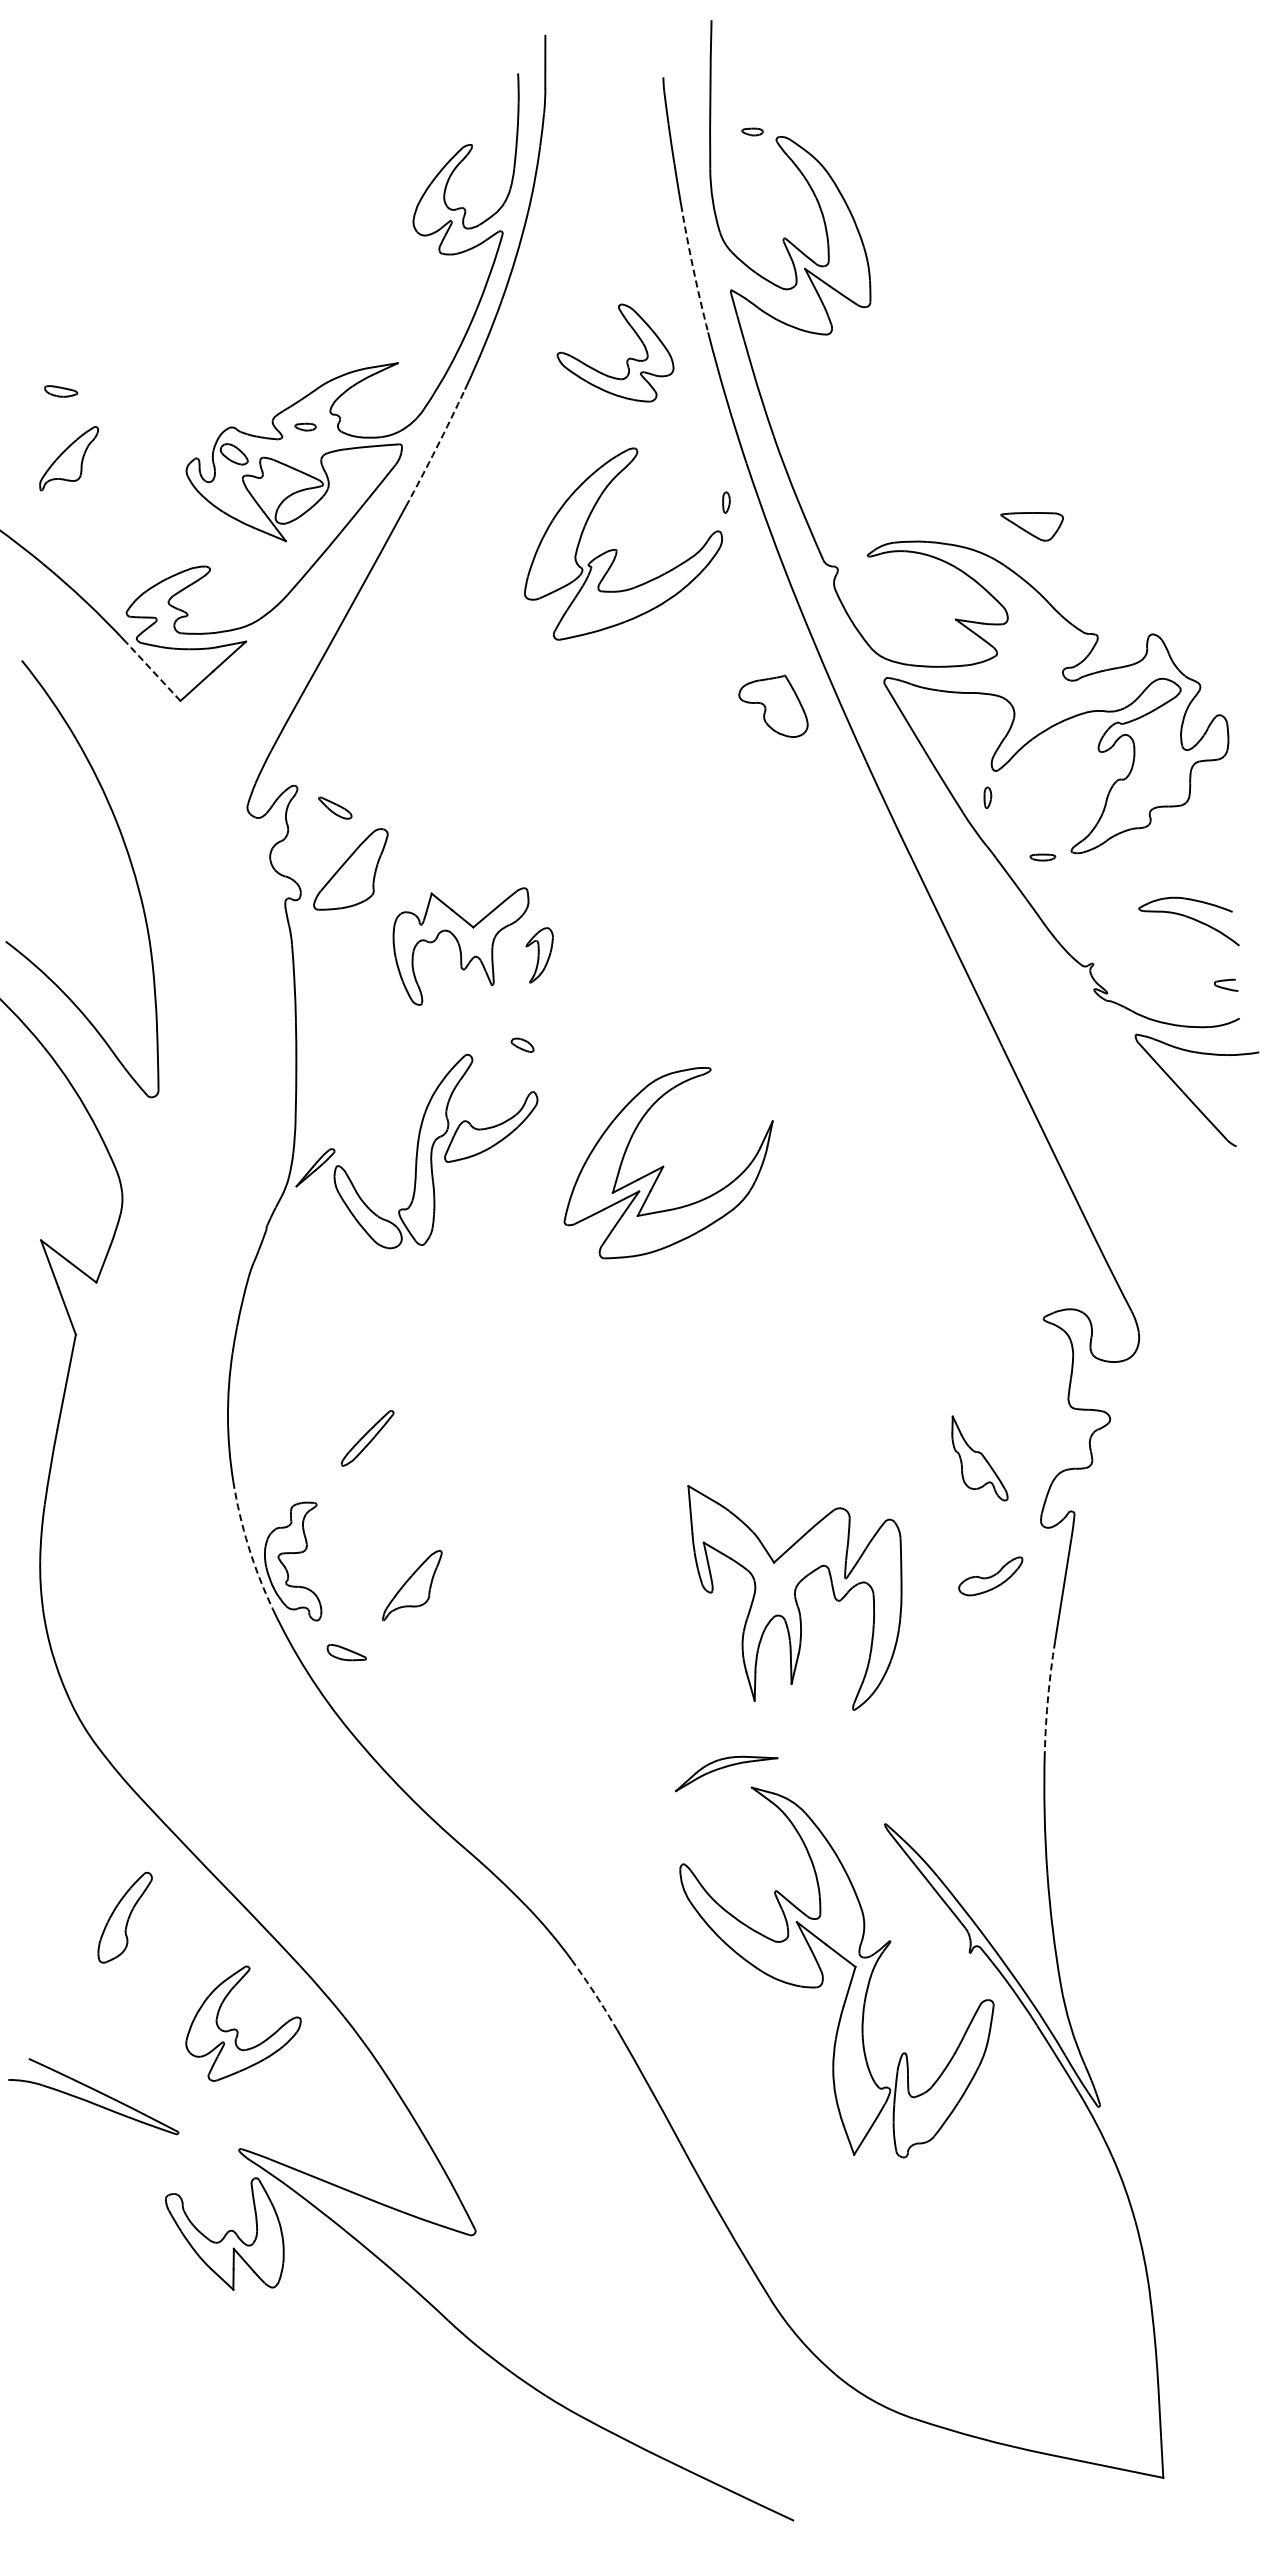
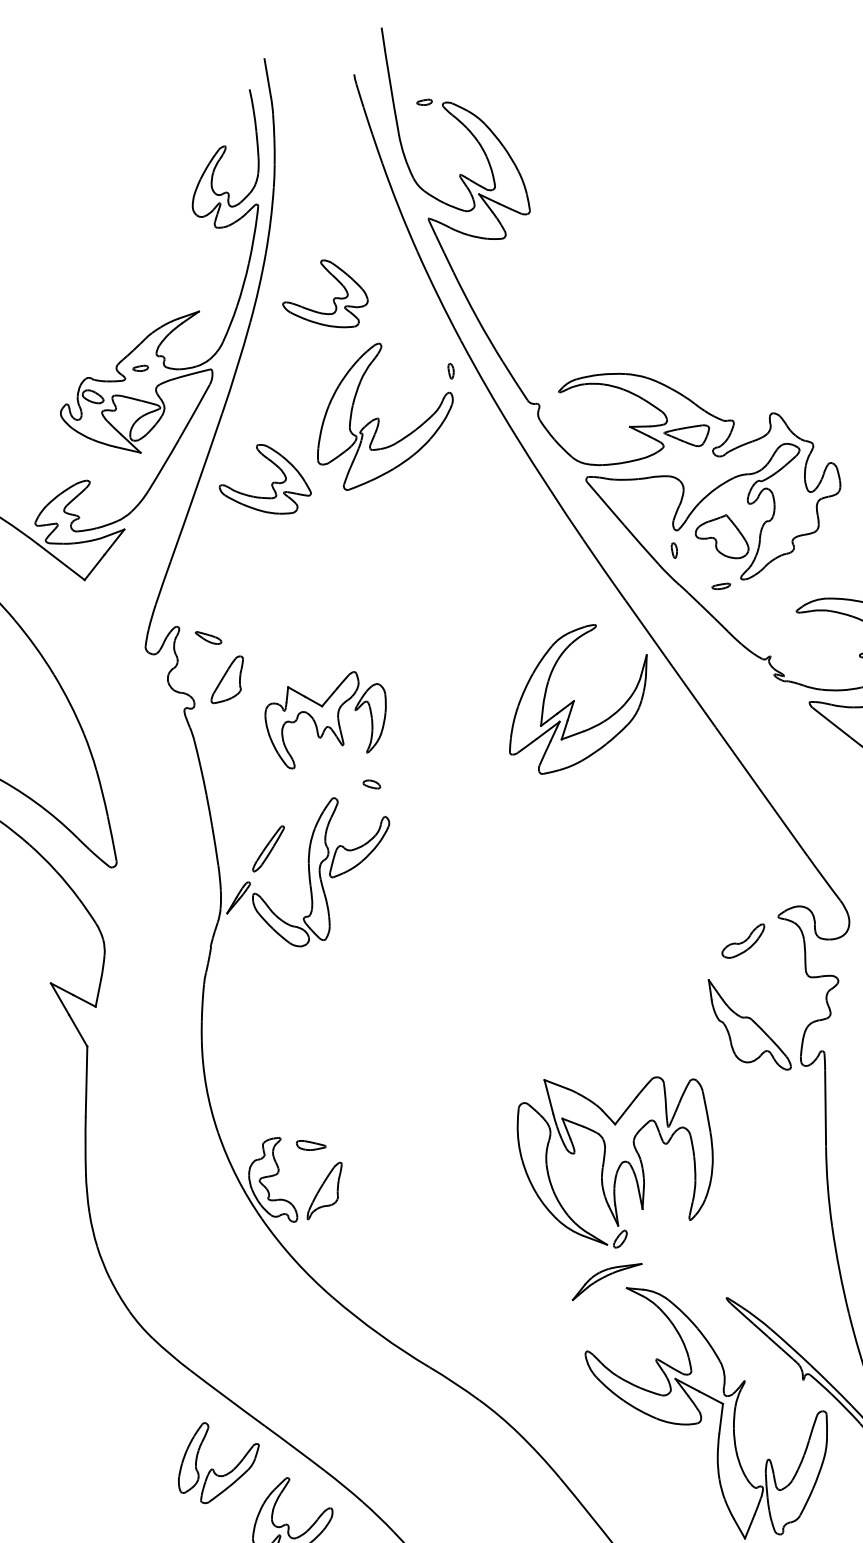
arc: (693, 268) -> (399, 207), dashed -> solid
part: (626, 360) -> (333, 299), moved
arc: (436, 448) -> (237, 367), dashed -> solid
part: (1031, 526) -> (687, 437), moved
part: (456, 613) -> (271, 483), added
line: (152, 671) -> (61, 562), dashed -> solid
part: (773, 705) -> (721, 537), moved
part: (350, 868) -> (226, 679), size x0.71
part: (539, 955) -> (372, 718), size x1.67
part: (668, 1163) -> (577, 698), moved
part: (367, 1438) -> (268, 848), moved
part: (979, 1458) -> (749, 1024), size x1.67
arc: (248, 1546) -> (236, 1177), dashed -> solid
part: (990, 1576) -> (743, 941), moved
part: (411, 1585) -> (324, 1190), moved
part: (673, 1622) -> (550, 1179), added
part: (346, 1652) -> (310, 1144), moved
arc: (1048, 1696) -> (828, 1186), dashed -> solid
part: (169, 1947) -> (229, 1473), added
arc: (595, 1994) -> (540, 1455), dashed -> solid

